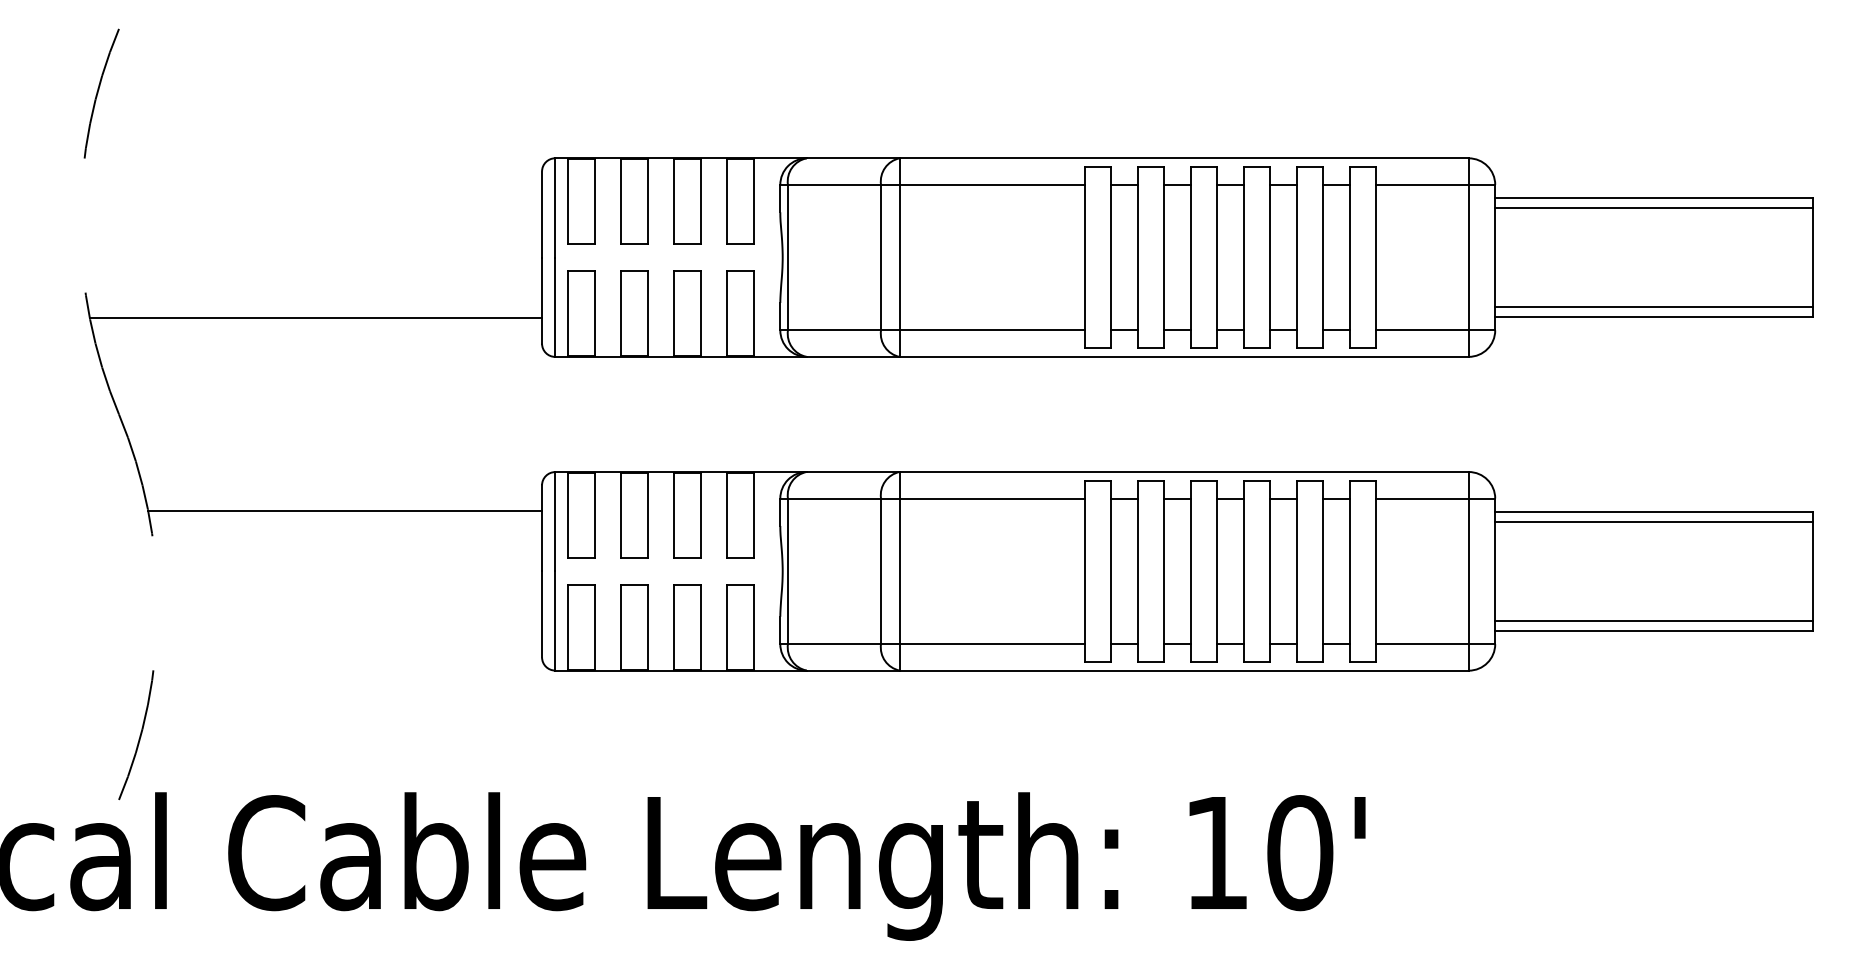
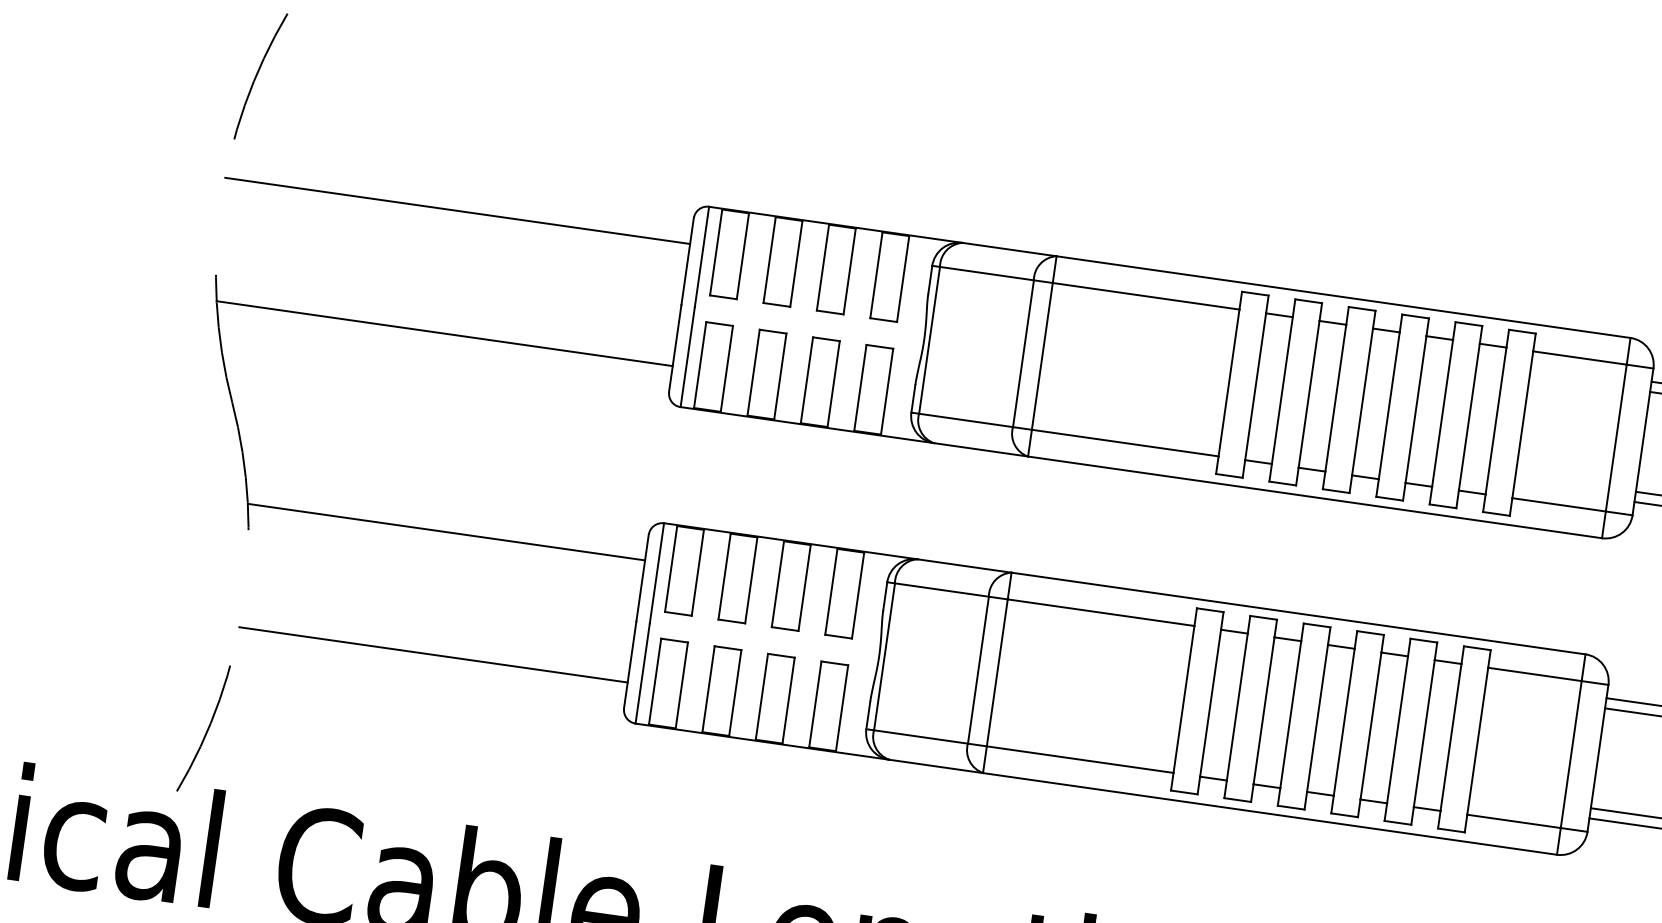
line: (311, 197) -> (457, 211), added
line: (349, 631) -> (433, 654), added

